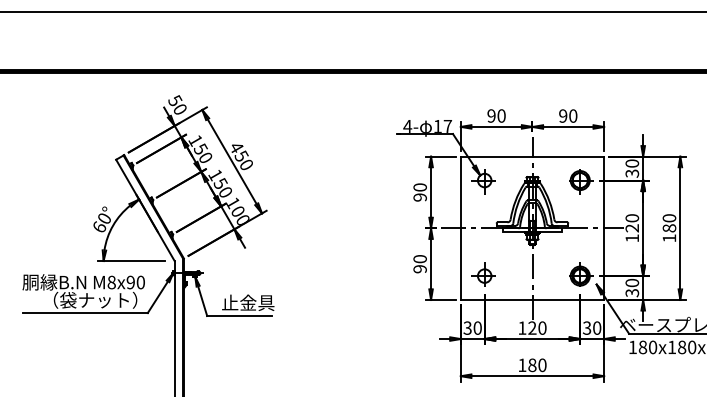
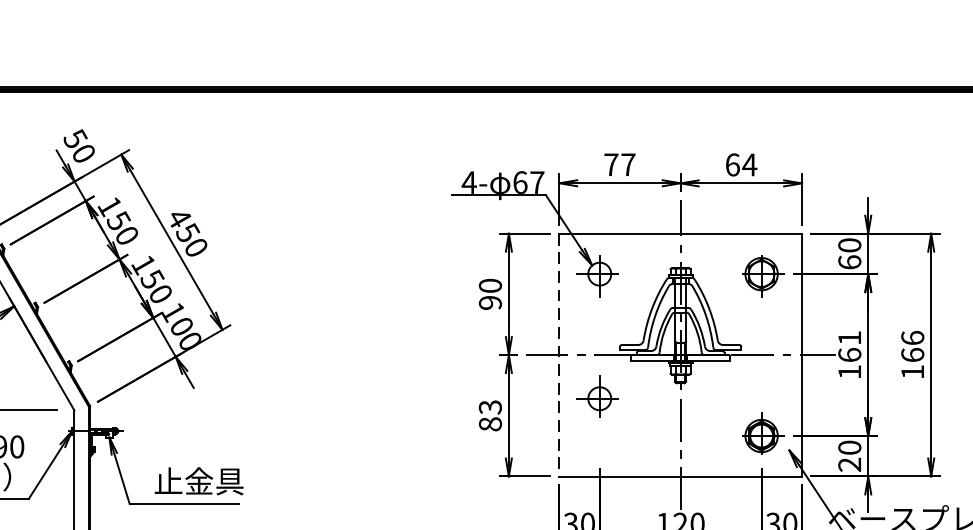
text: (496, 115) -> (619, 163), 90 -> 77
text: (568, 115) -> (741, 163), 90 -> 64
text: (438, 125) -> (521, 180), 17 -> 67
text: (632, 173) -> (850, 262), 30 -> 60
text: (632, 223) -> (850, 346), 120 -> 161
text: (669, 223) -> (912, 346), 180 -> 166
line: (460, 228) -> (558, 355), solid -> dashed
text: (419, 264) -> (489, 416), 90 -> 83
part: (483, 274) -> (597, 396), moved
text: (632, 293) -> (850, 465), 30 -> 20

